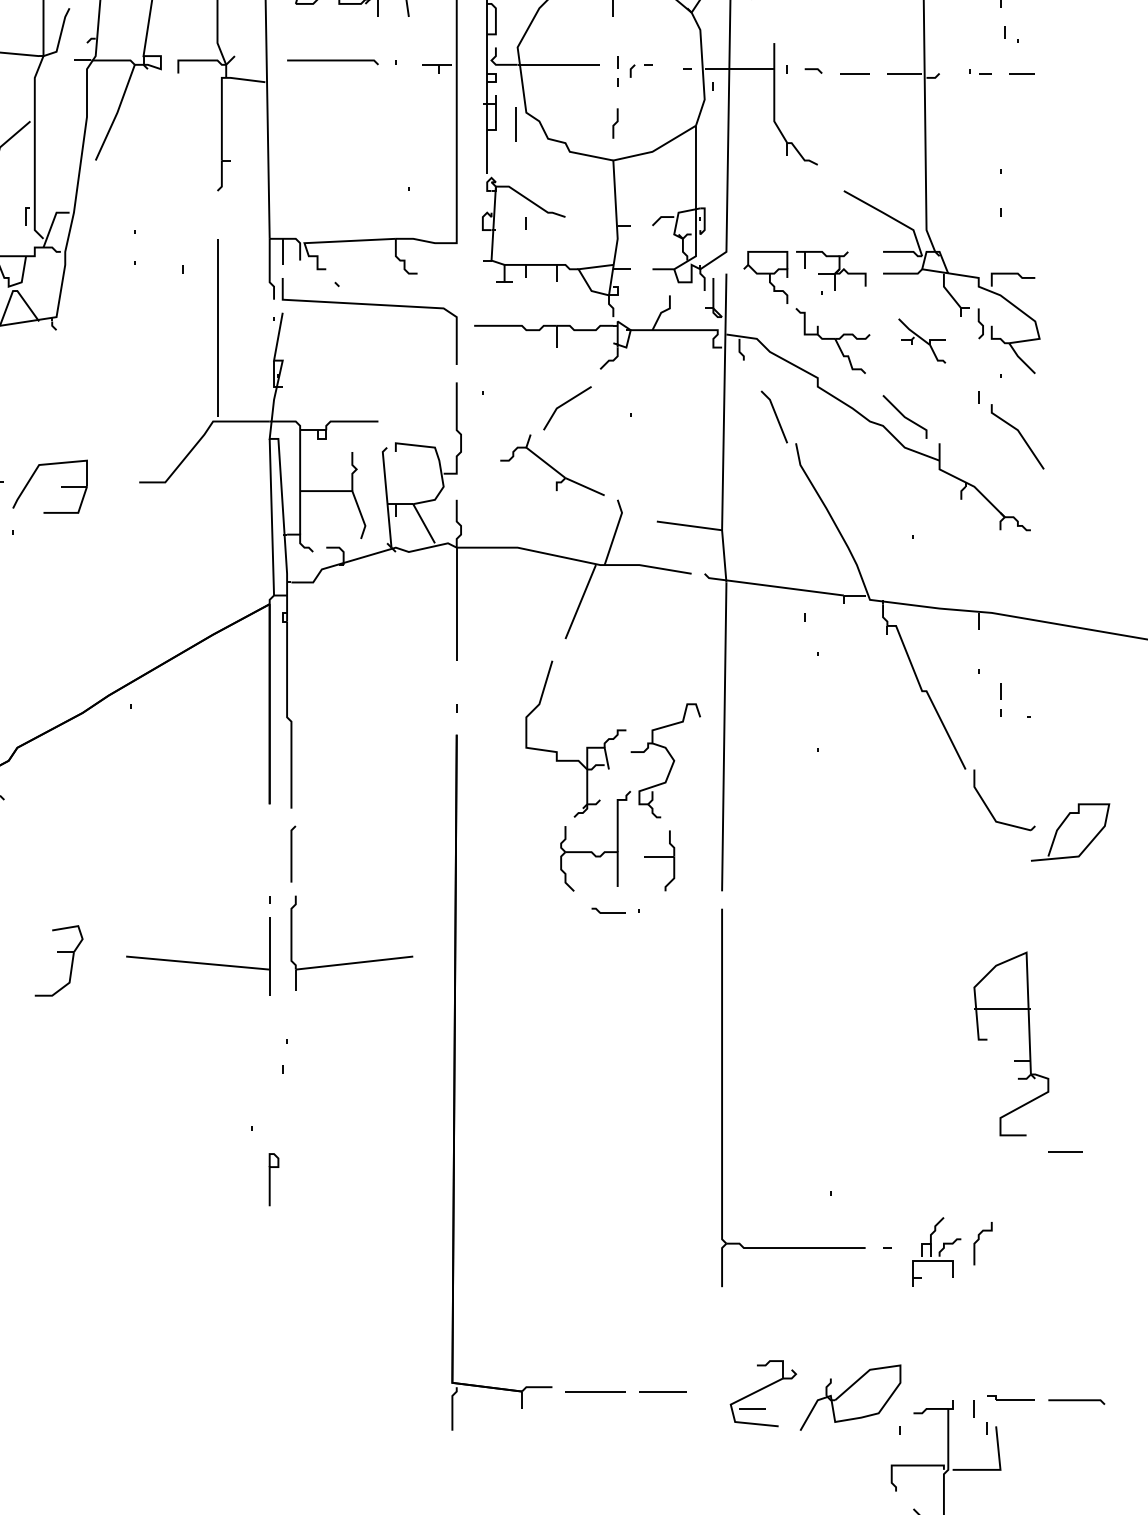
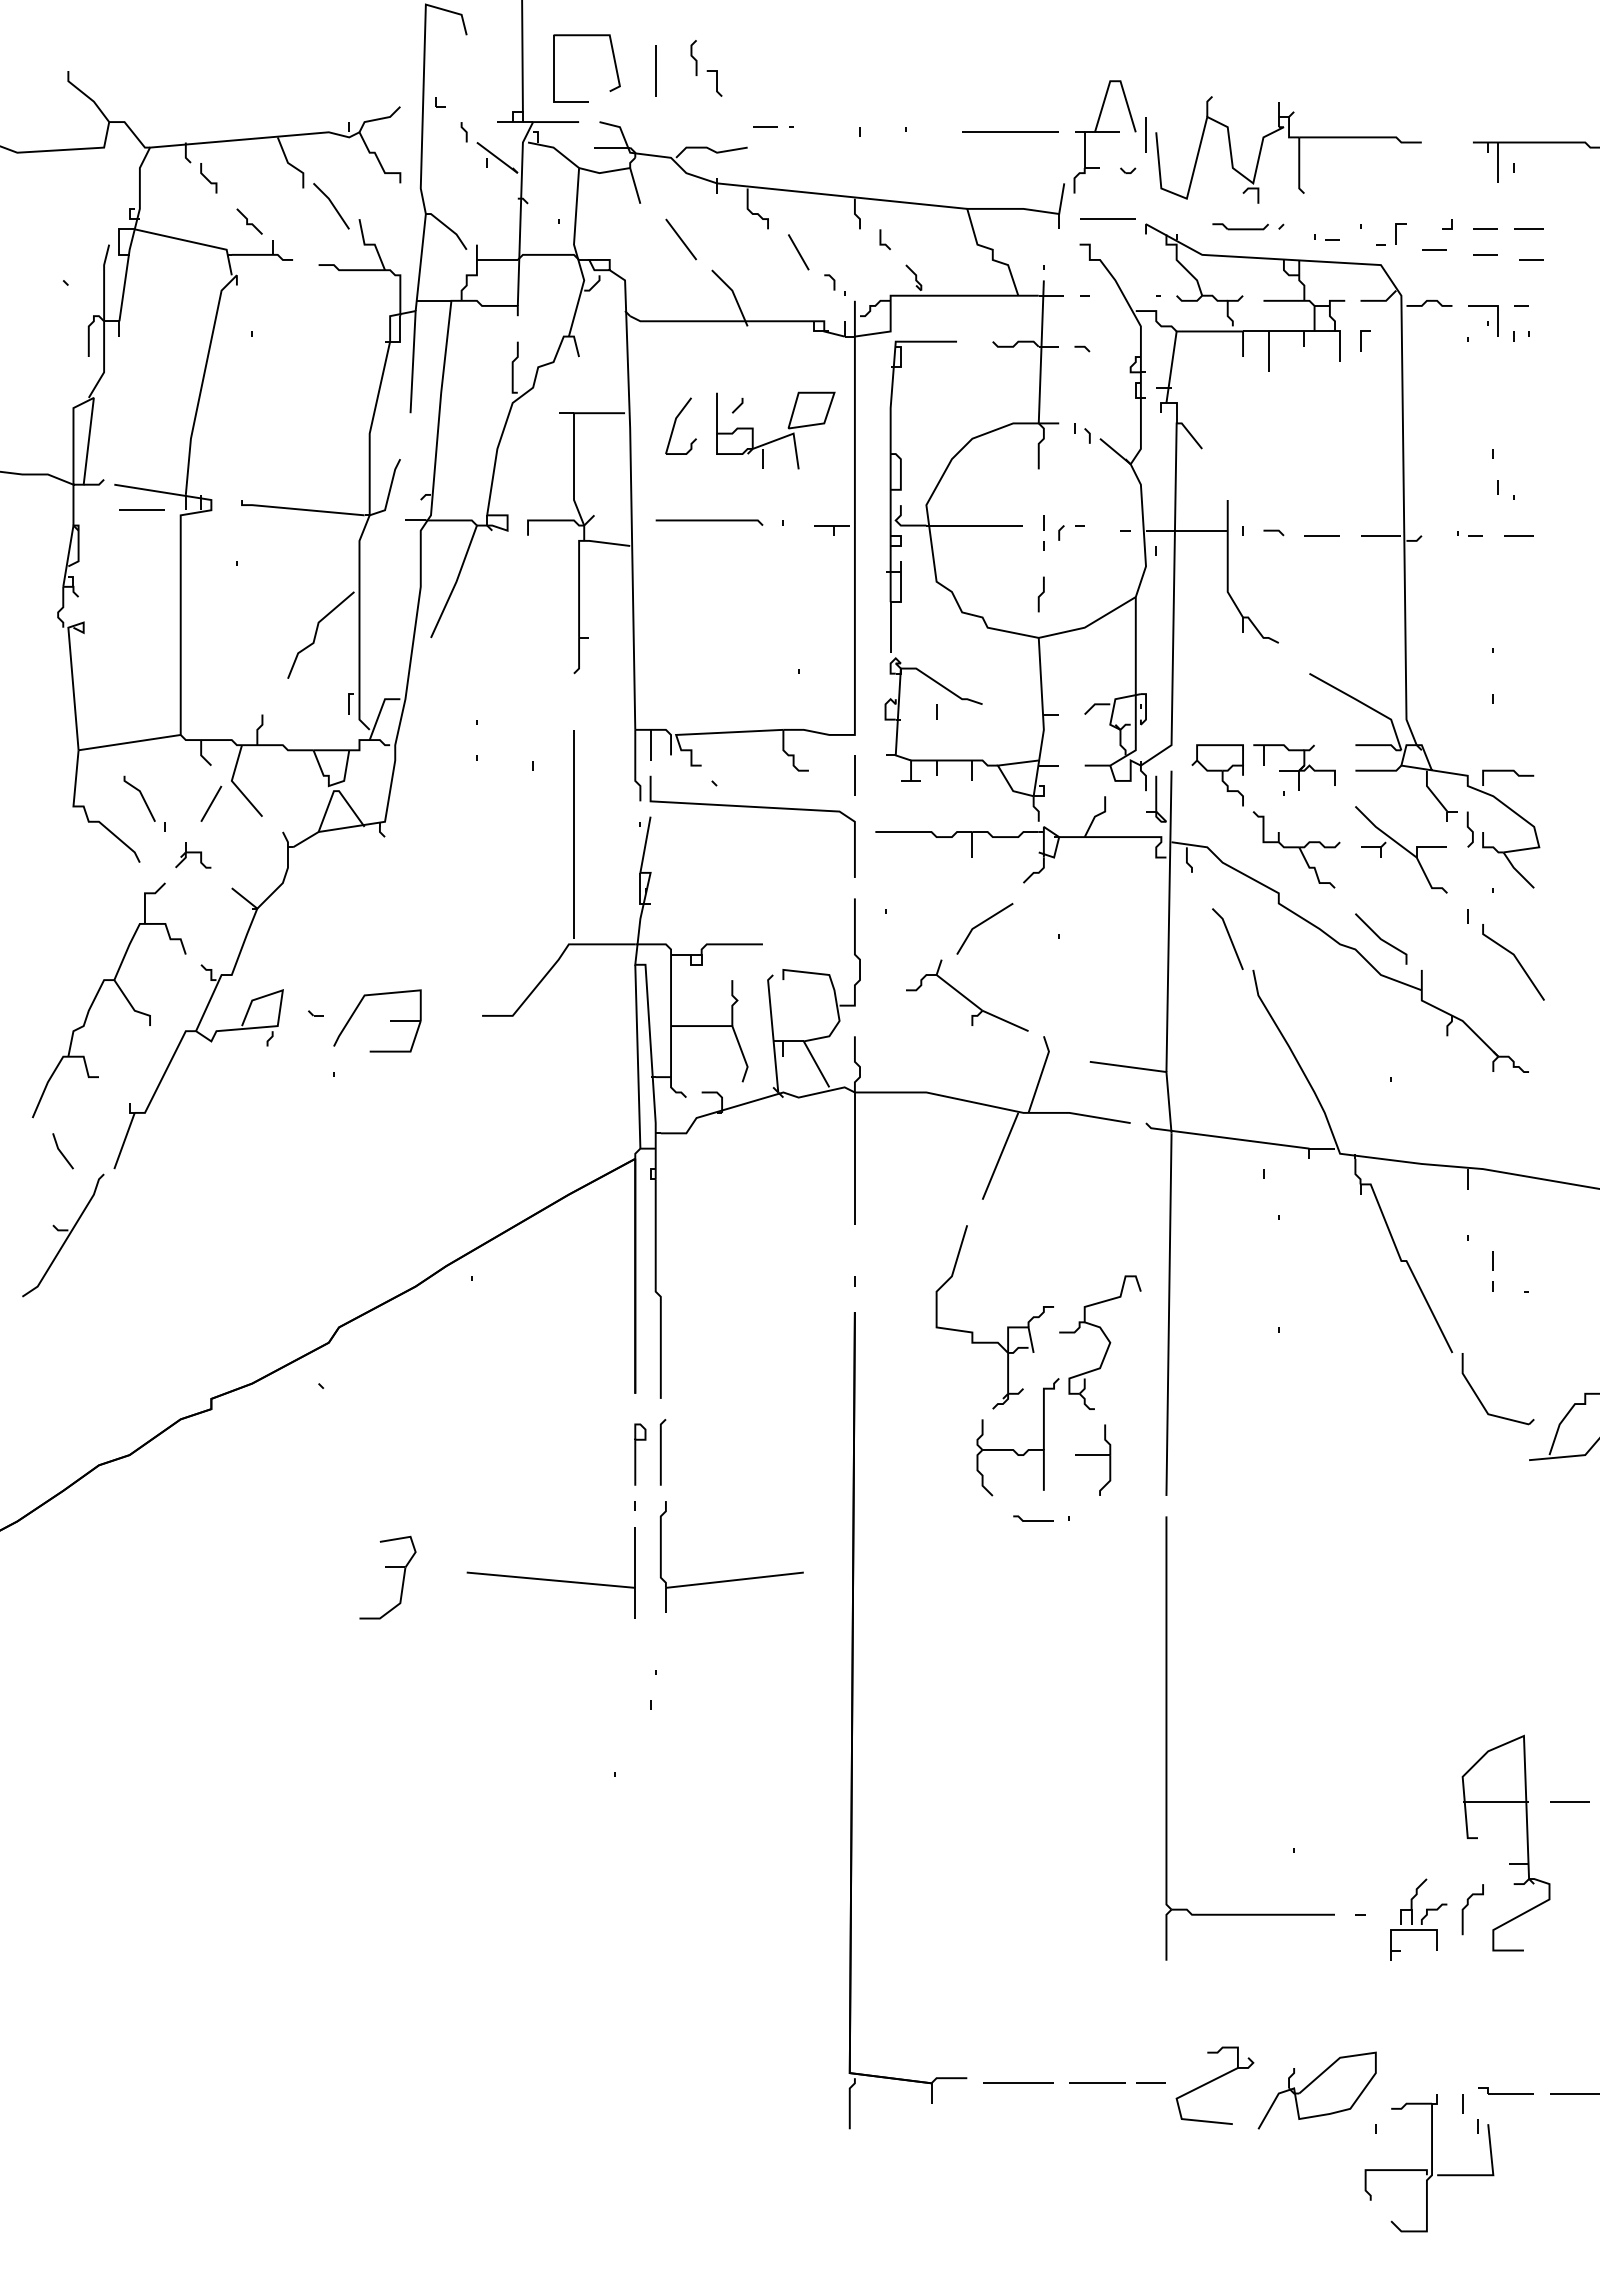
line: (515, 124) -> (854, 775), moved
part: (922, 340) -> (1401, 849), size x1.67
part: (1028, 1043) -> (1526, 1842), moved
curve: (270, 1179) -> (636, 1454), moved
line: (751, 1408) -> (1150, 2082), moved

